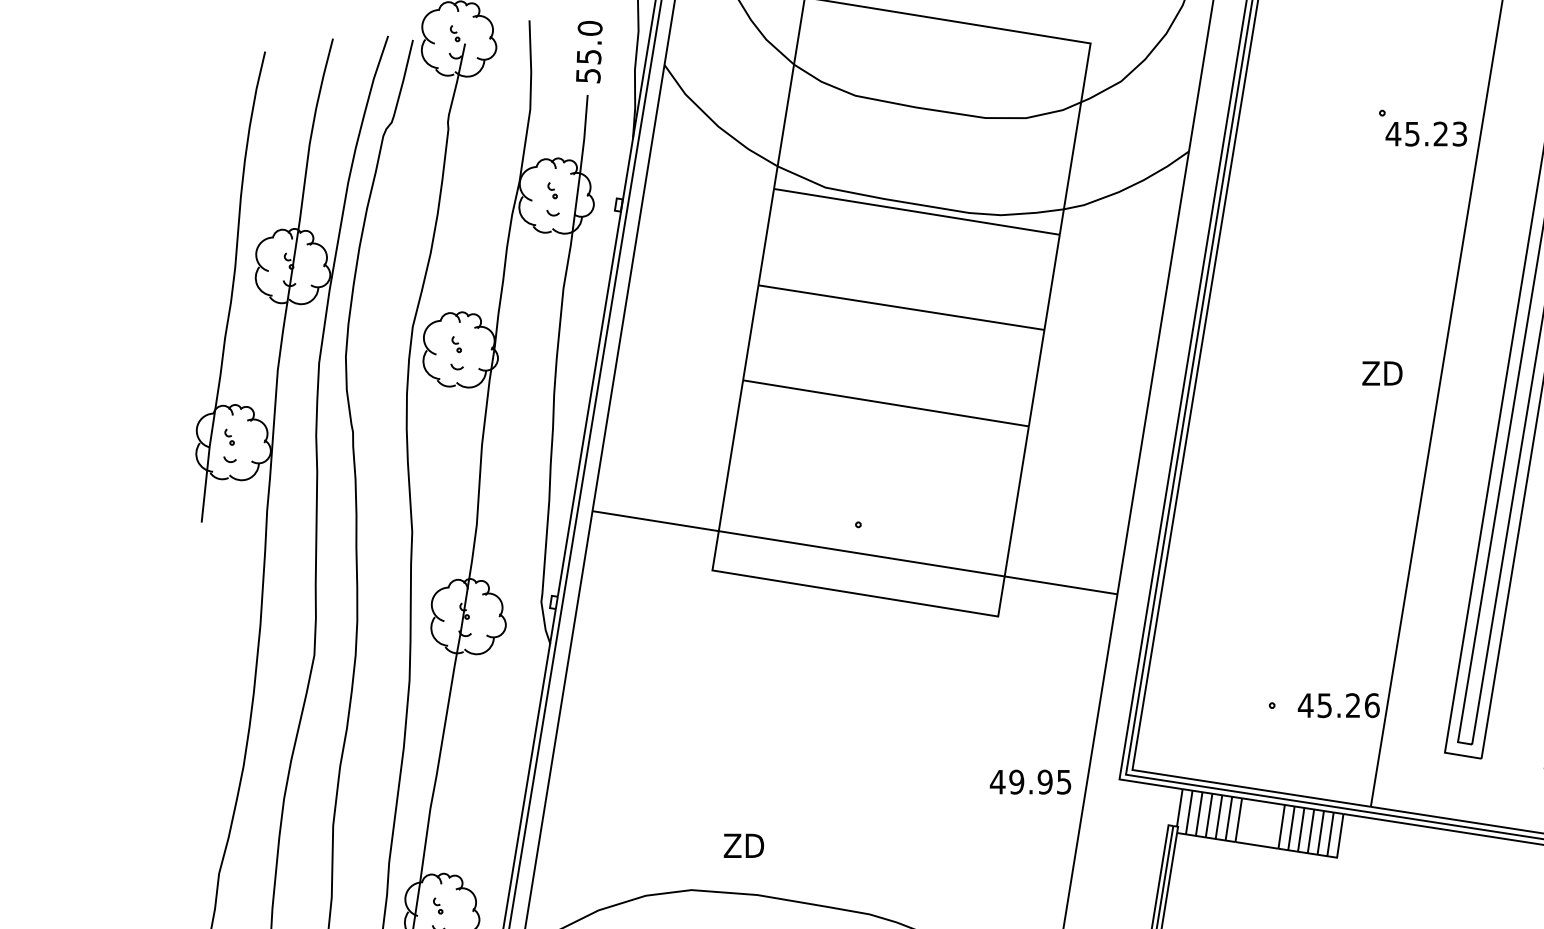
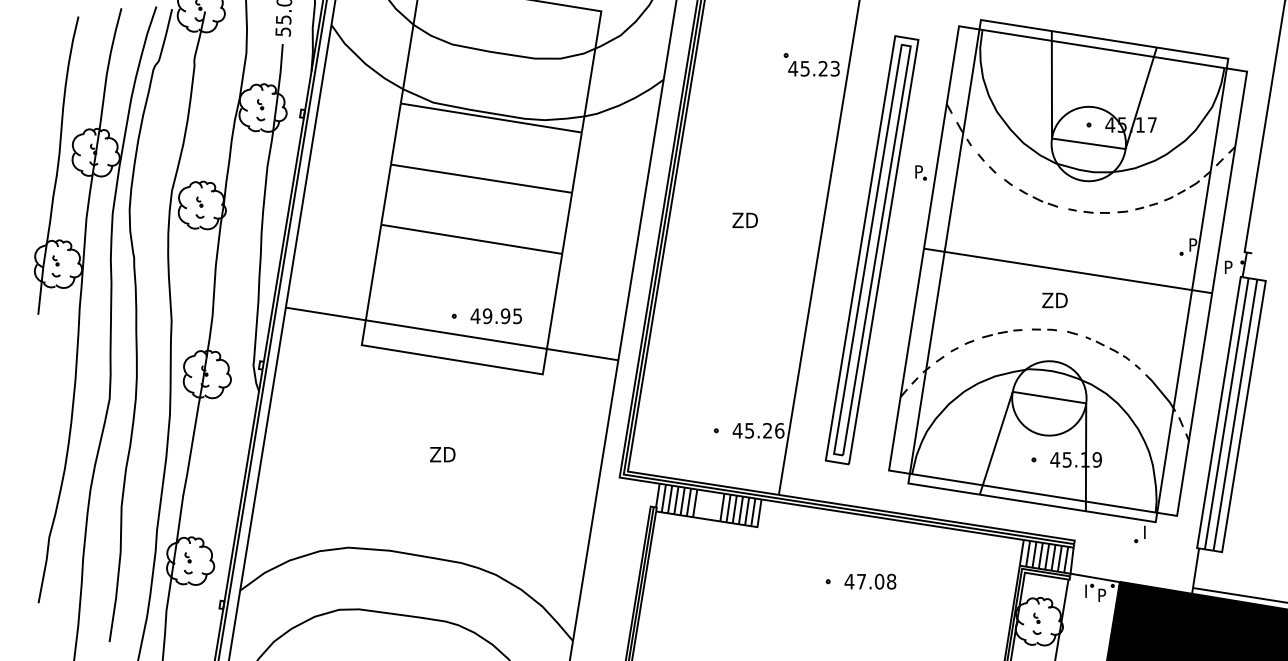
text: (1381, 372) -> (744, 219), moved
text: (1029, 782) -> (495, 316), moved
text: (743, 845) -> (442, 454), moved

